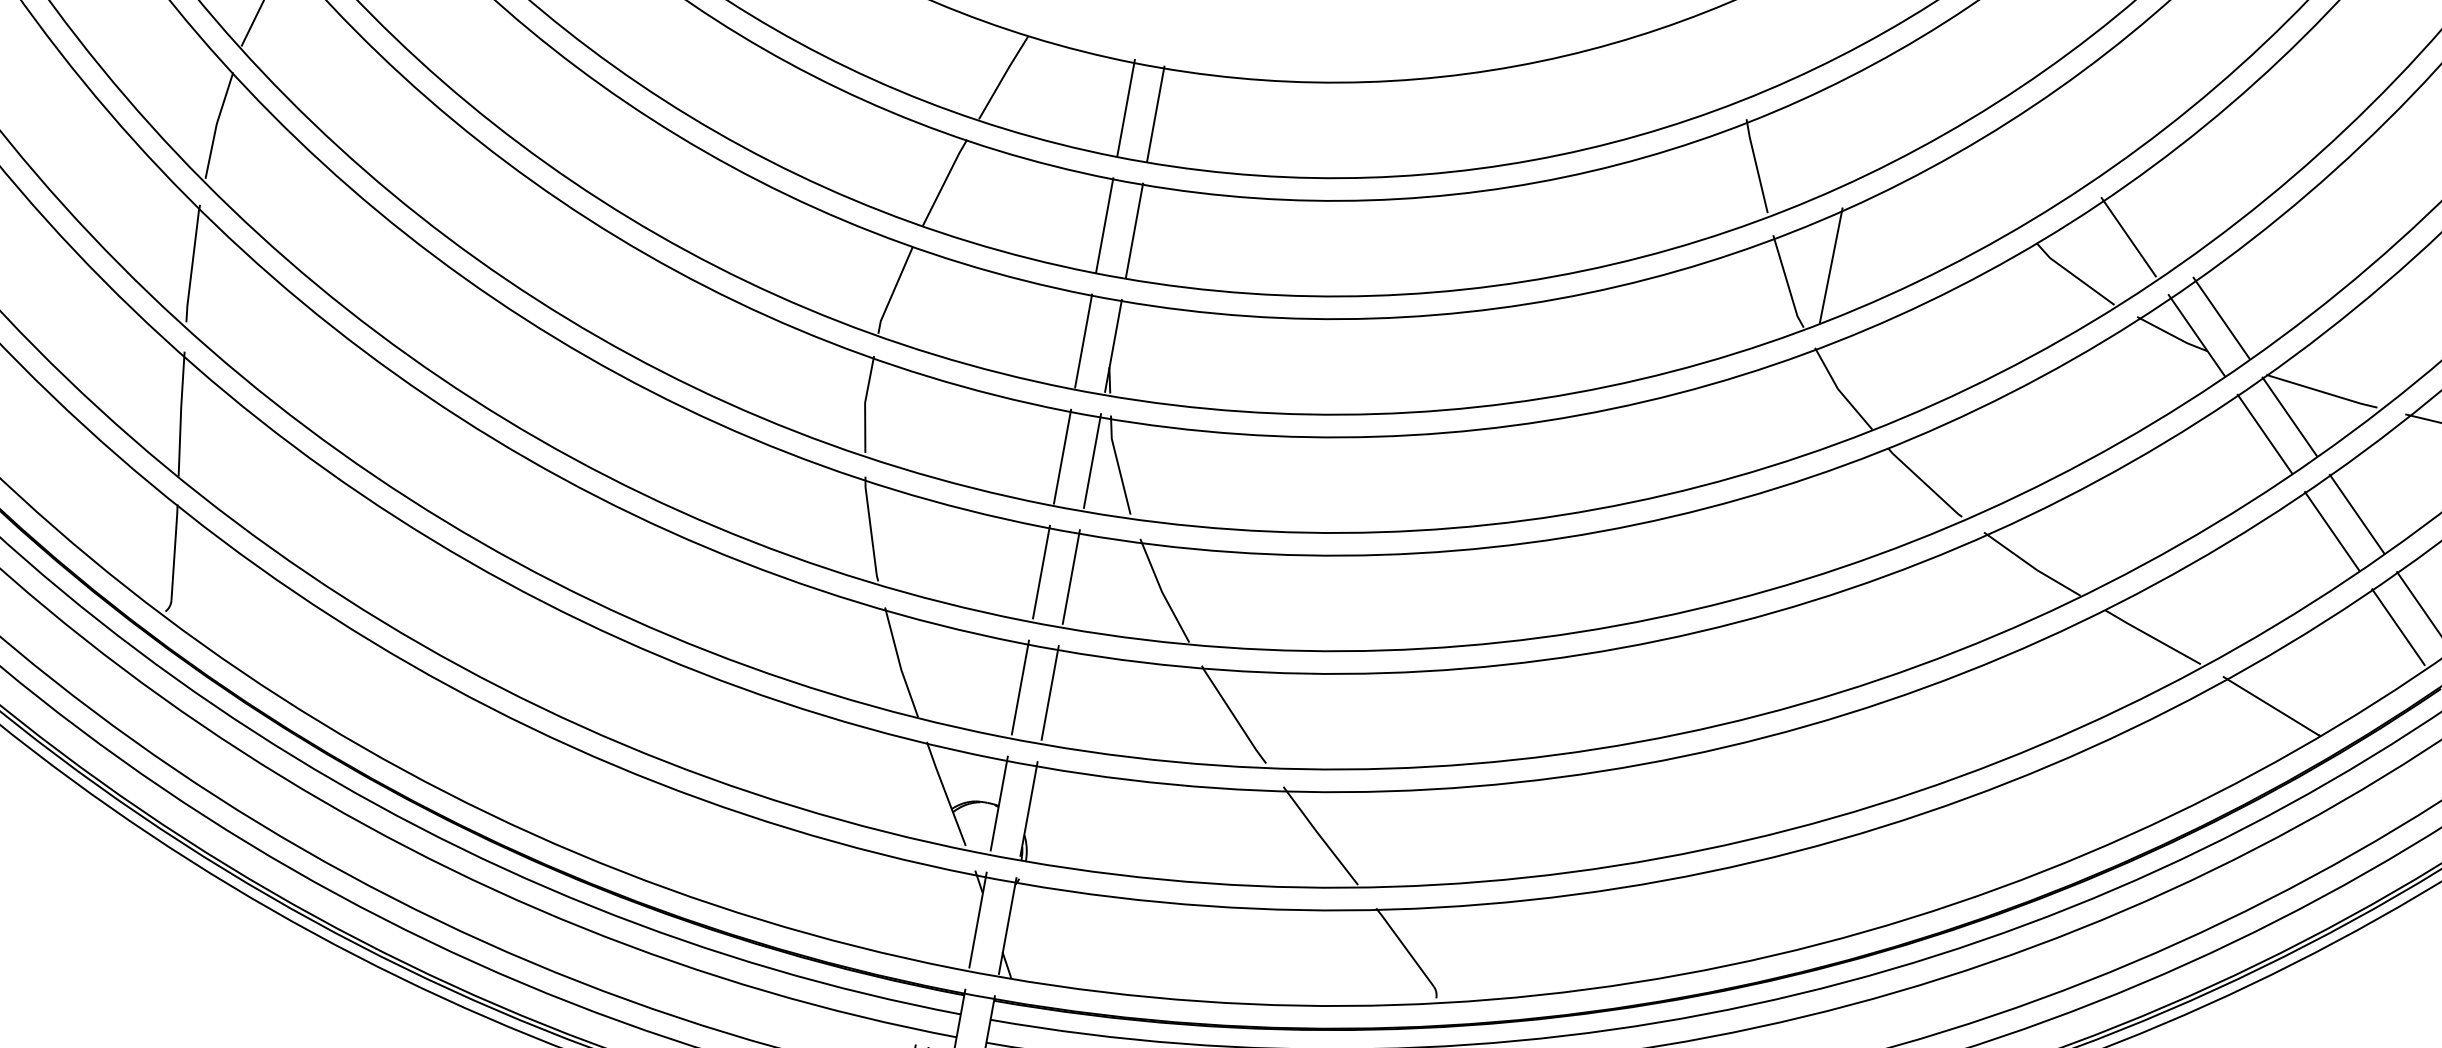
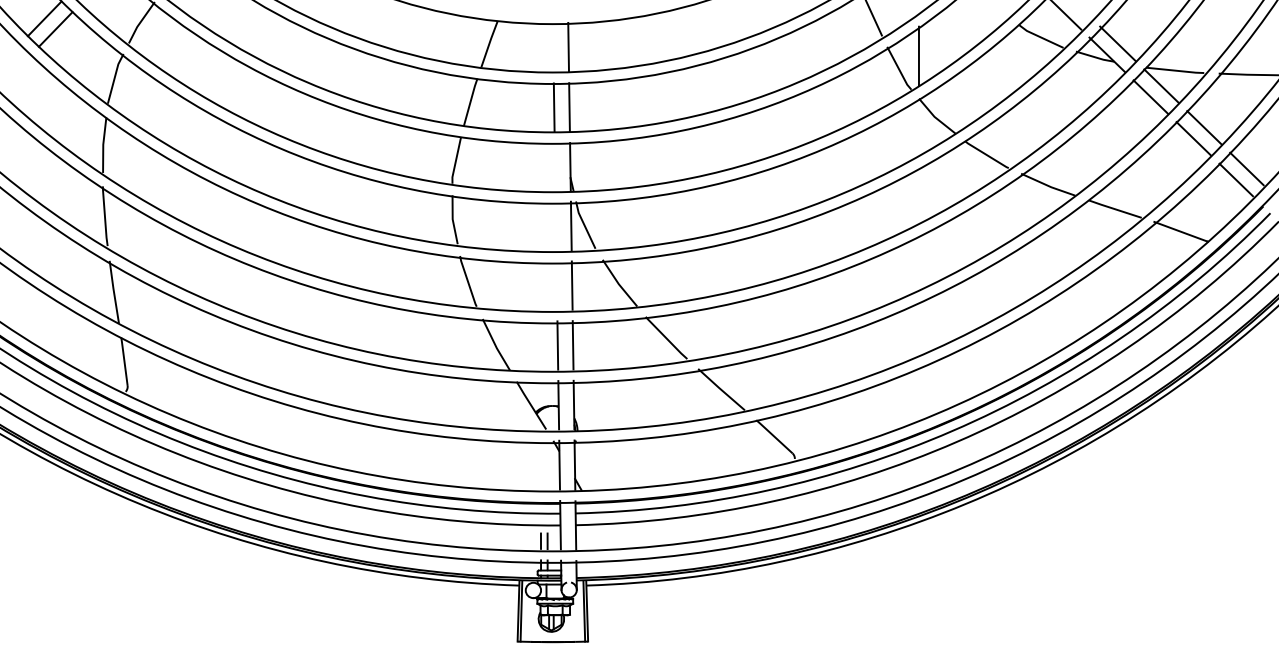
line: (1124, 106) -> (552, 46), removed
line: (1082, 341) -> (554, 167), removed
line: (1061, 456) -> (555, 226), removed
line: (1040, 570) -> (556, 285), removed

